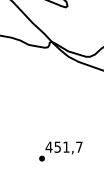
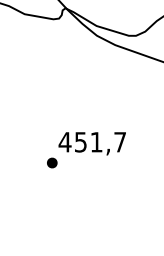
text: (60, 151) -> (85, 150), moved

